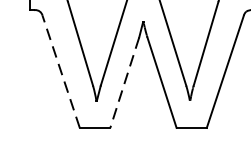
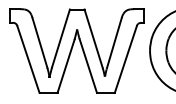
line: (61, 71) -> (28, 59), dashed -> solid
line: (125, 83) -> (66, 66), dashed -> solid

